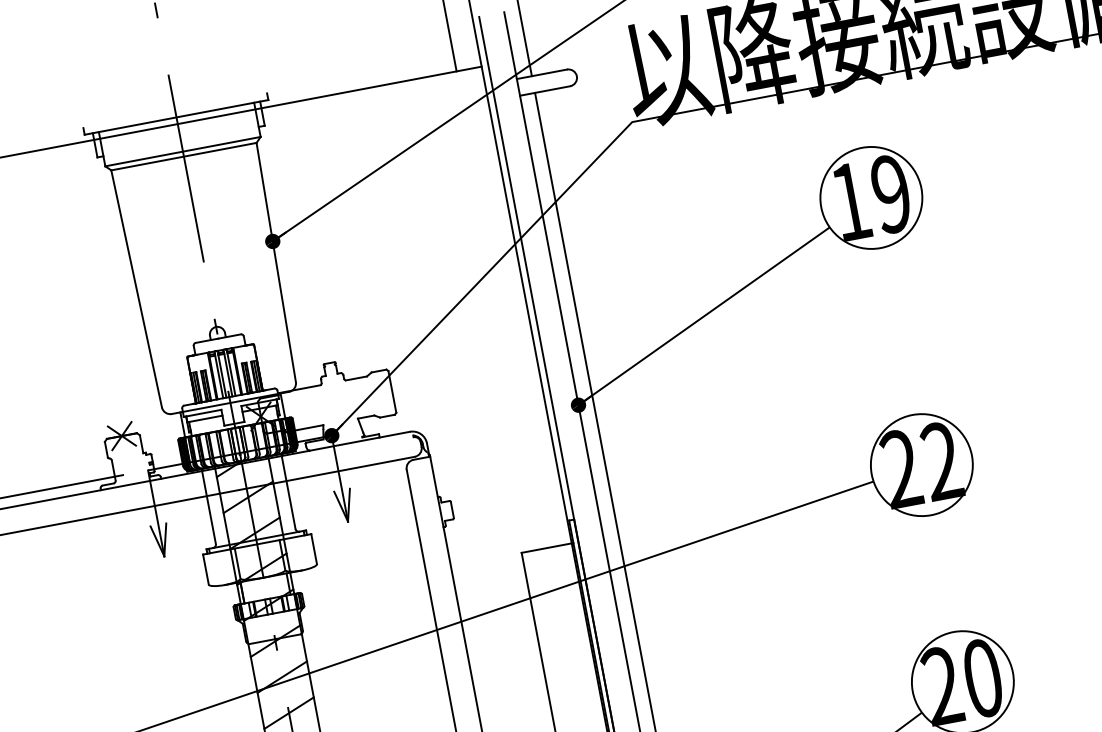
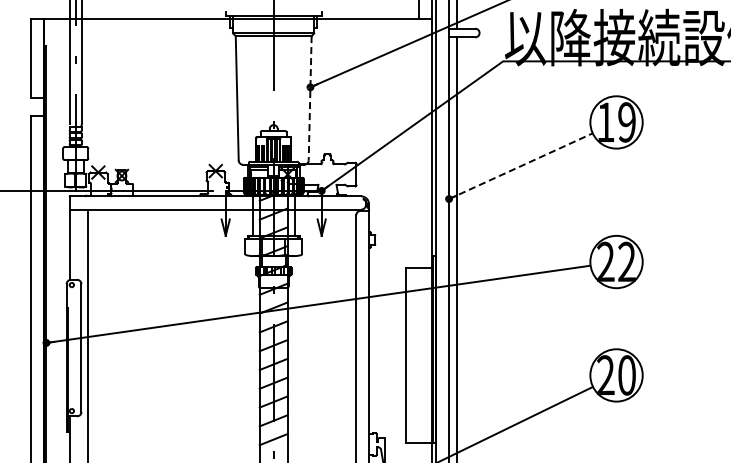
line: (276, 262) -> (310, 98), solid -> dashed
line: (705, 316) -> (521, 166), solid -> dashed

